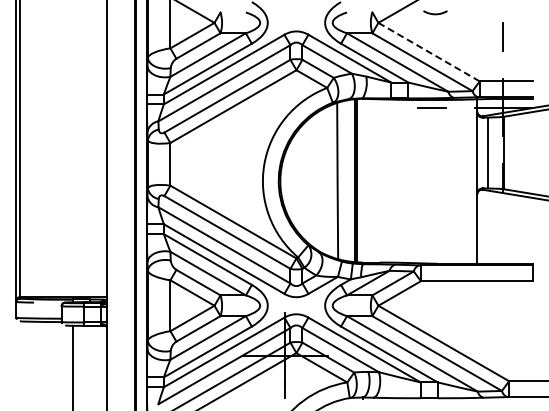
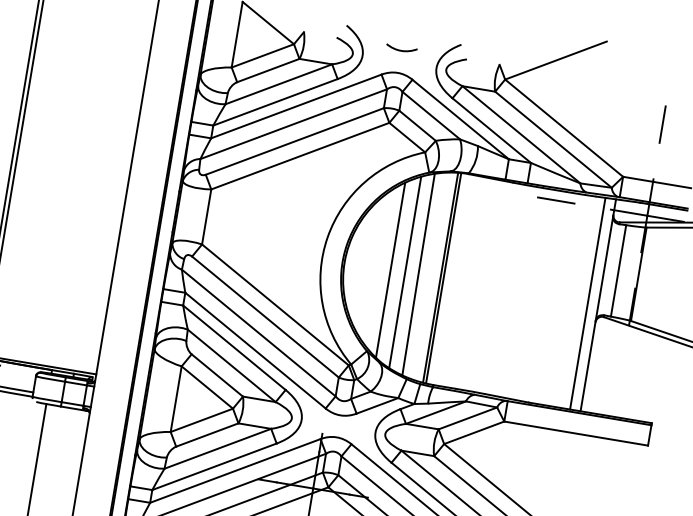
curve: (435, 13) -> (401, 49), moved
line: (429, 52) -> (564, 128), dashed -> solid
line: (327, 180) -> (405, 271), added
line: (316, 181) -> (391, 270), added
line: (469, 181) -> (588, 303), added

